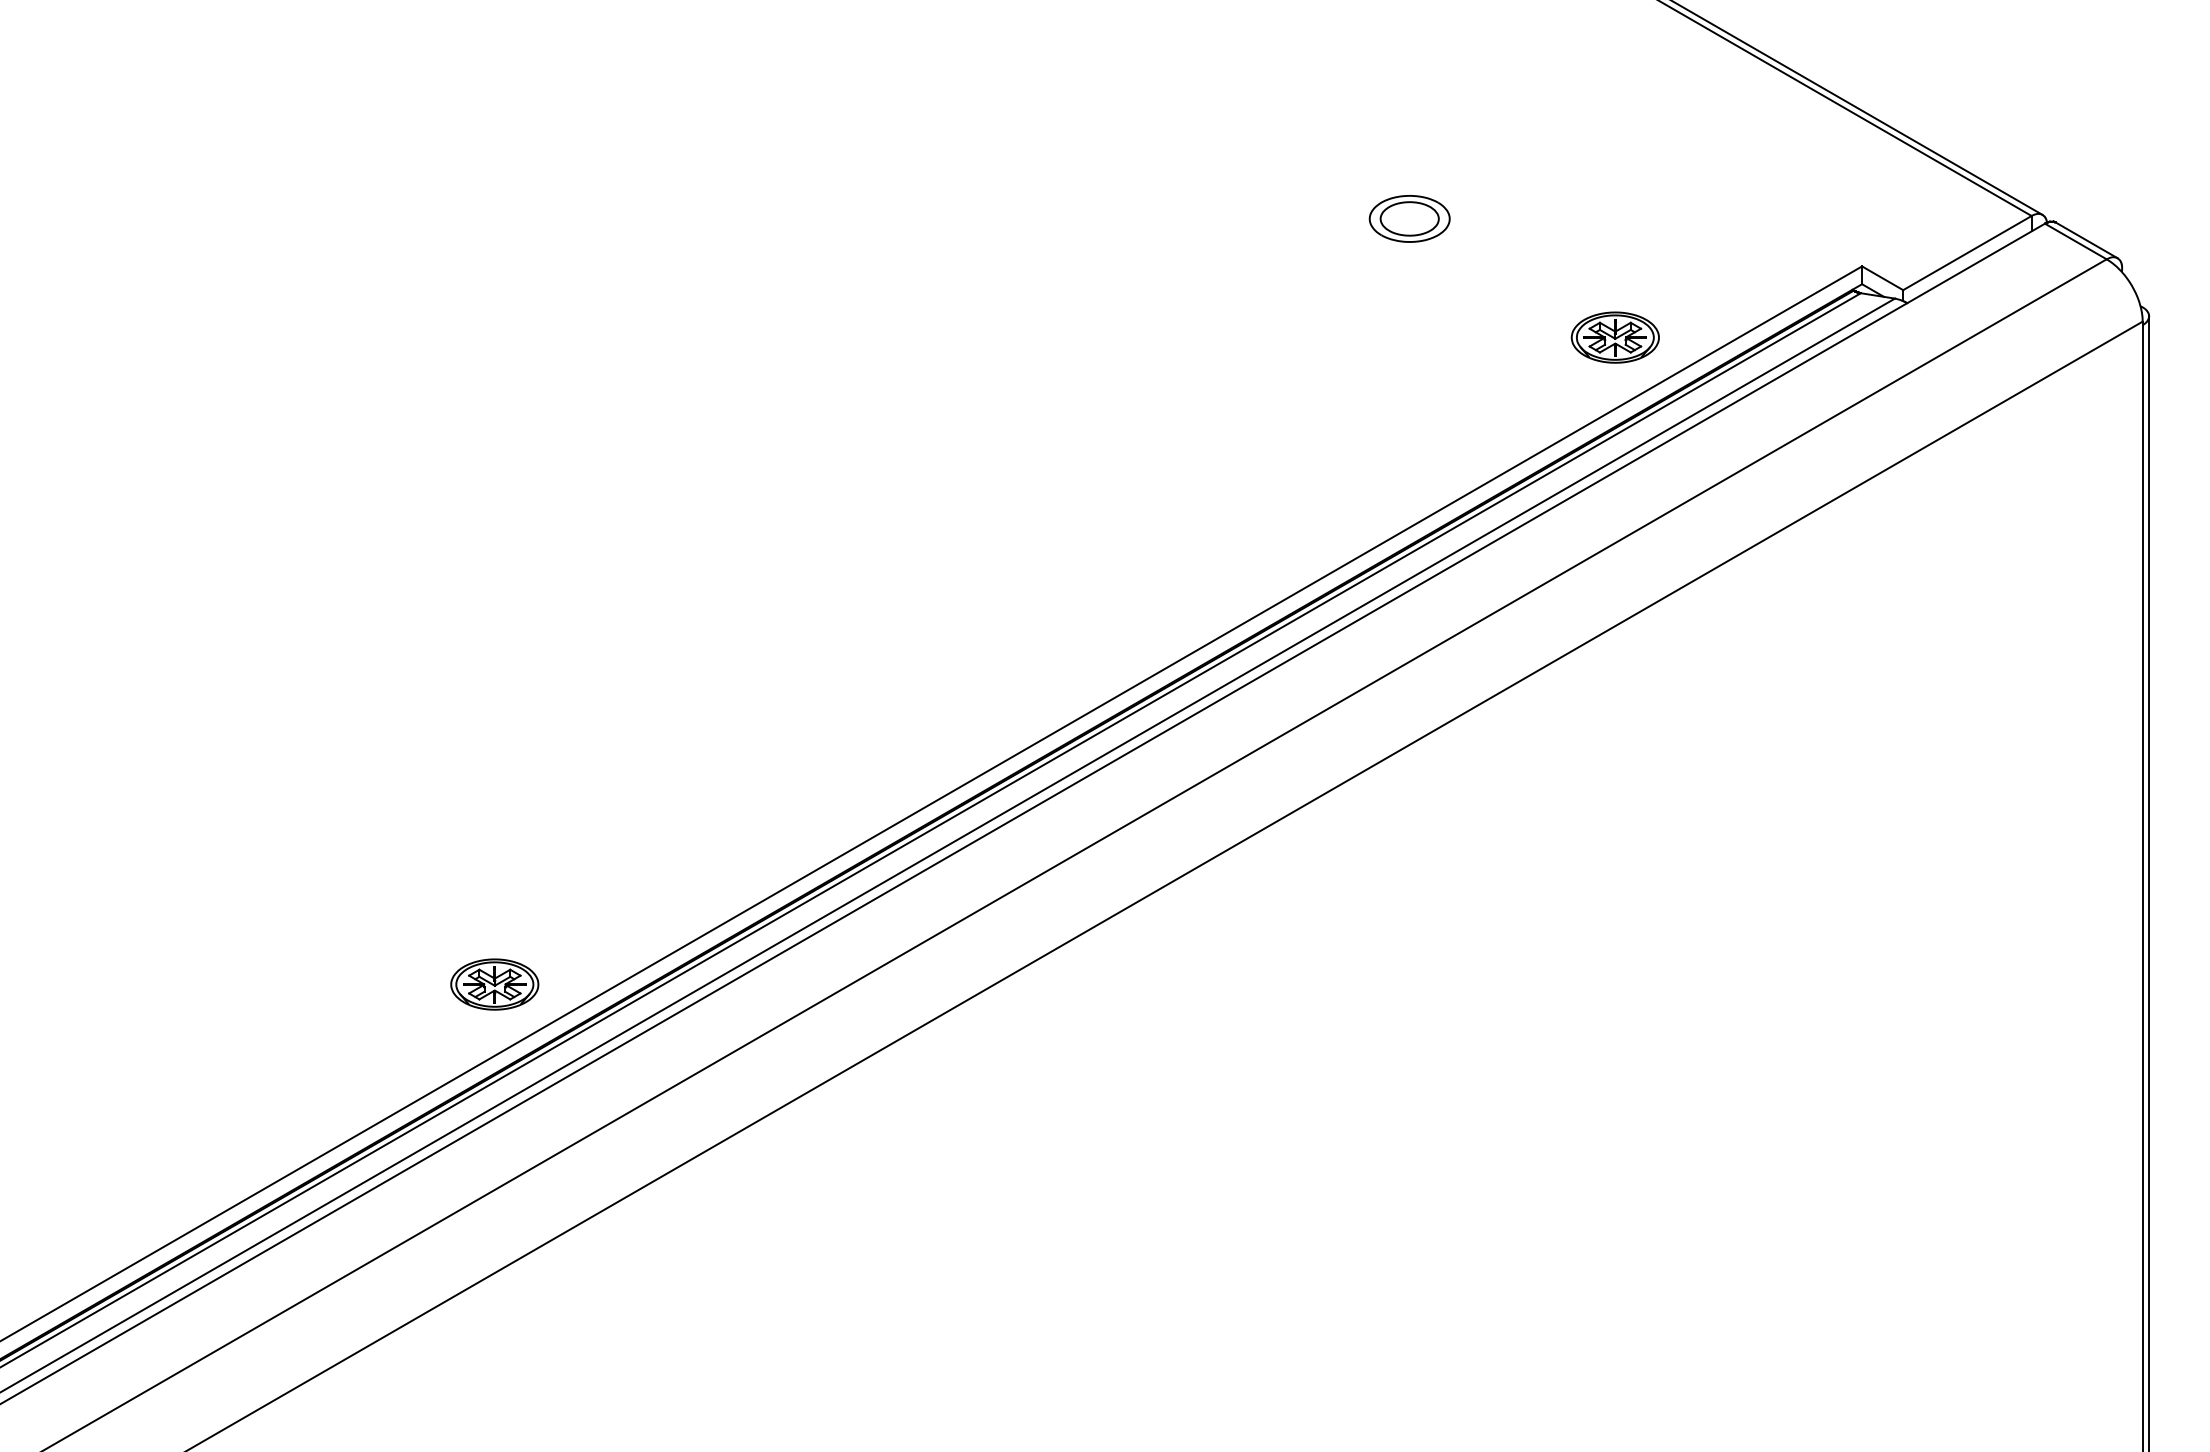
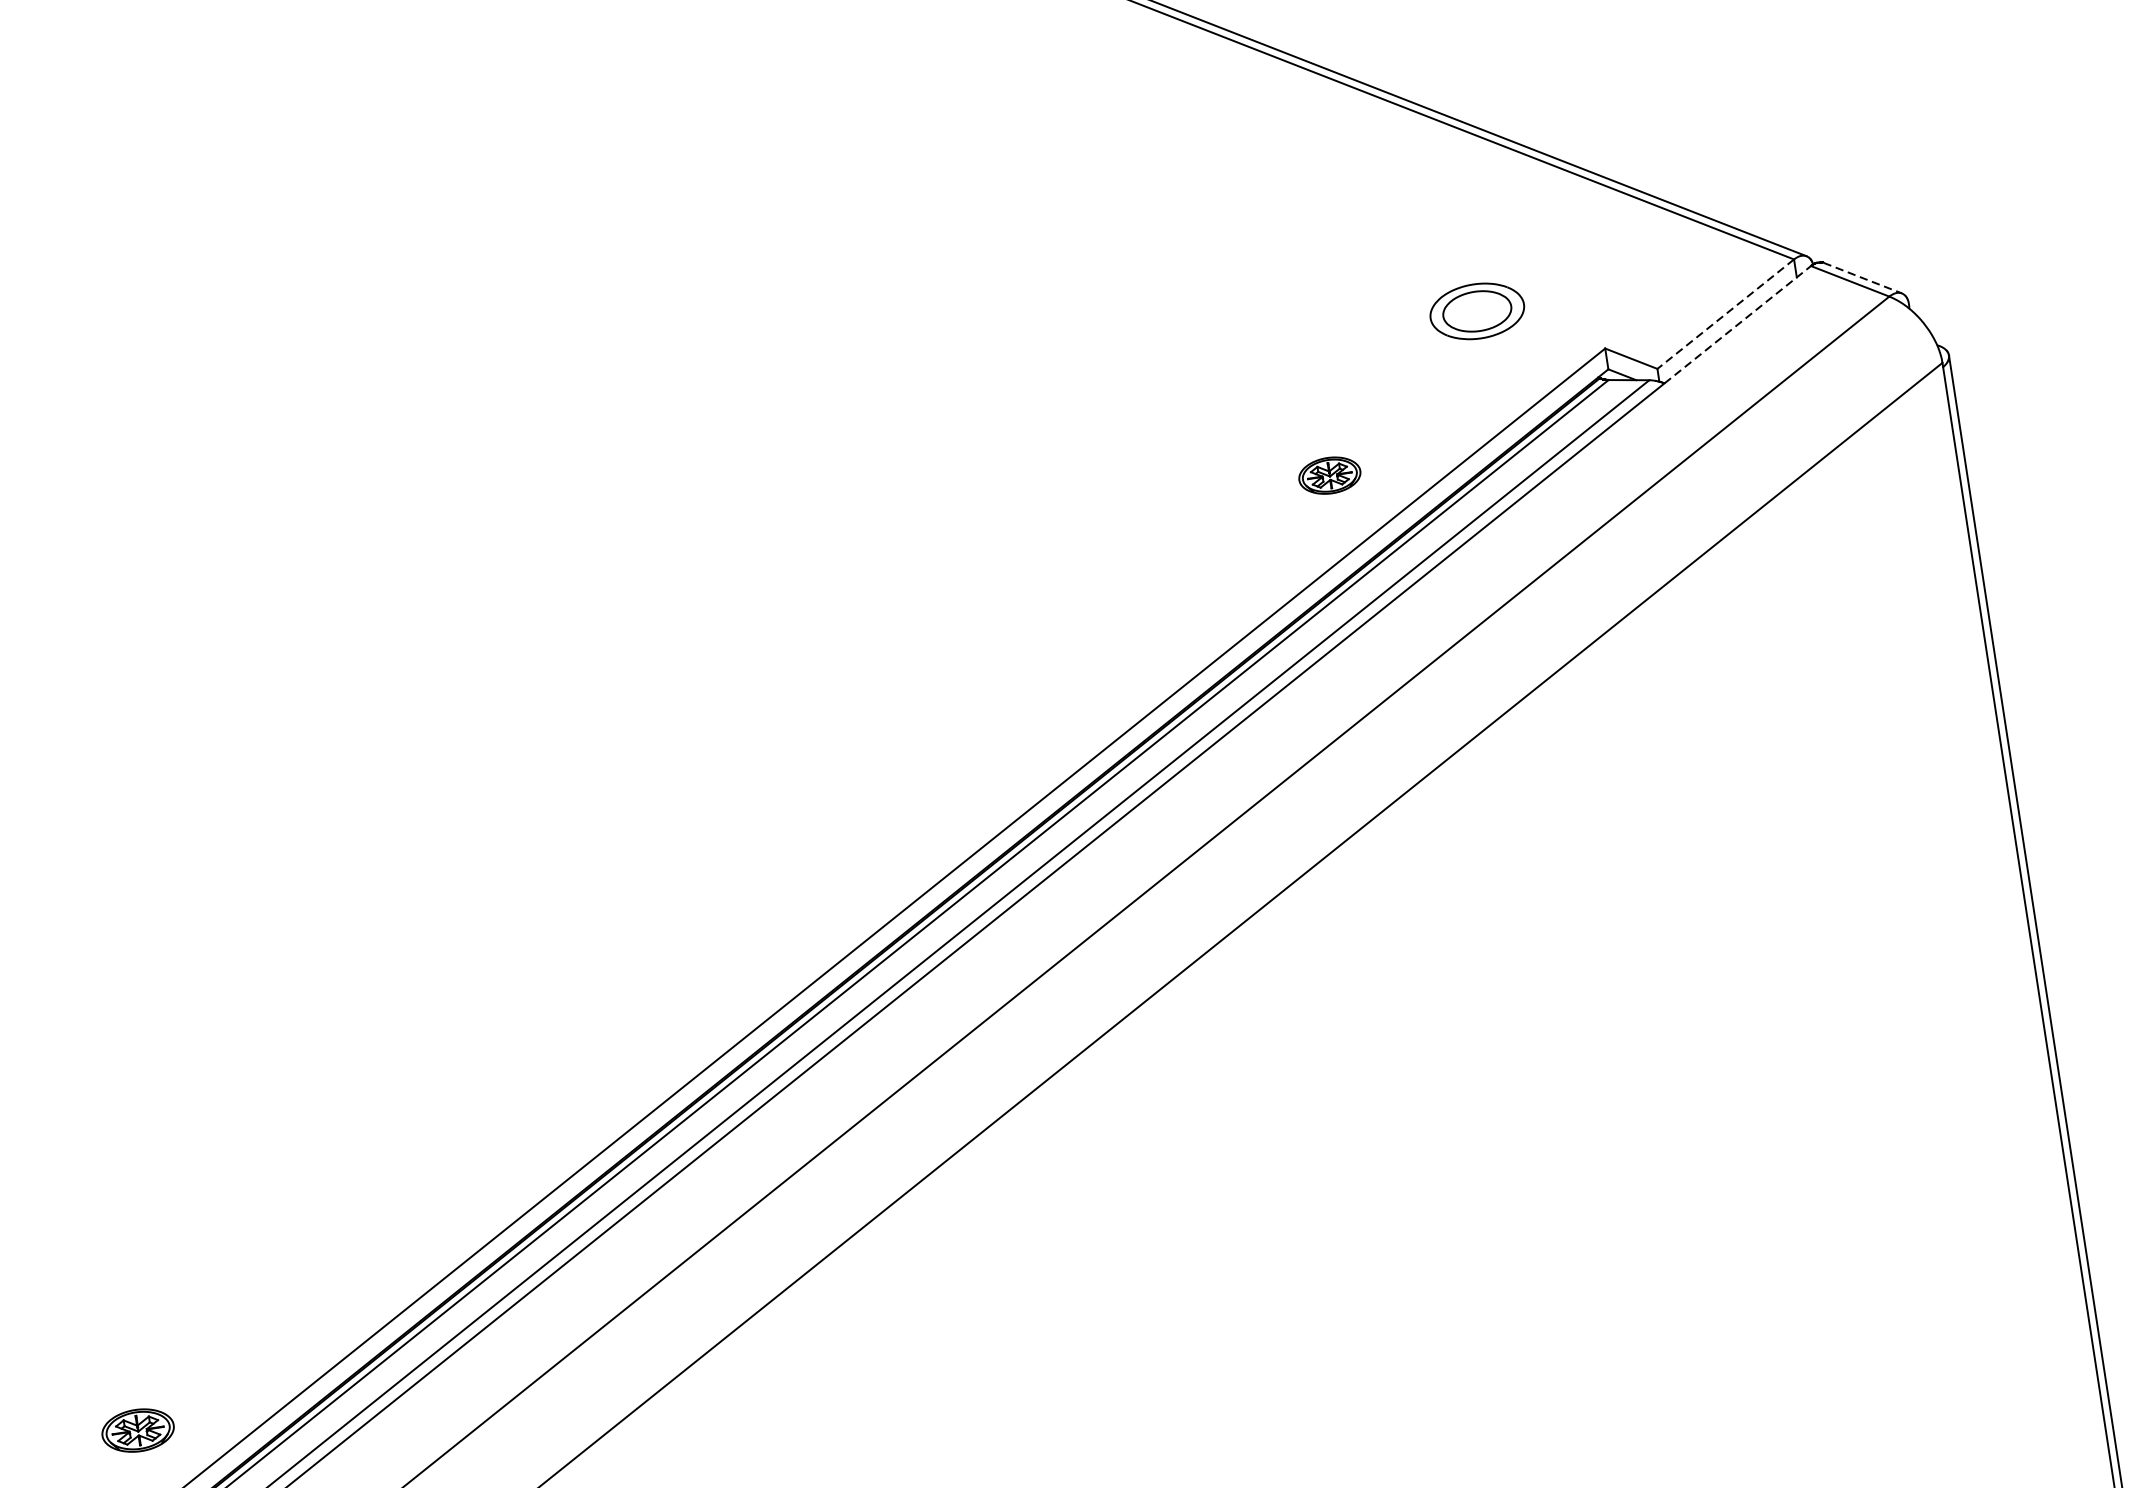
part: (1409, 218) -> (1476, 310), moved
line: (2086, 240) -> (1862, 278), solid -> dashed
line: (1966, 253) -> (1724, 314), solid -> dashed
line: (1976, 263) -> (1738, 324), solid -> dashed
part: (1614, 337) -> (1329, 475), size x0.6
part: (494, 984) -> (137, 1430), size x0.7

